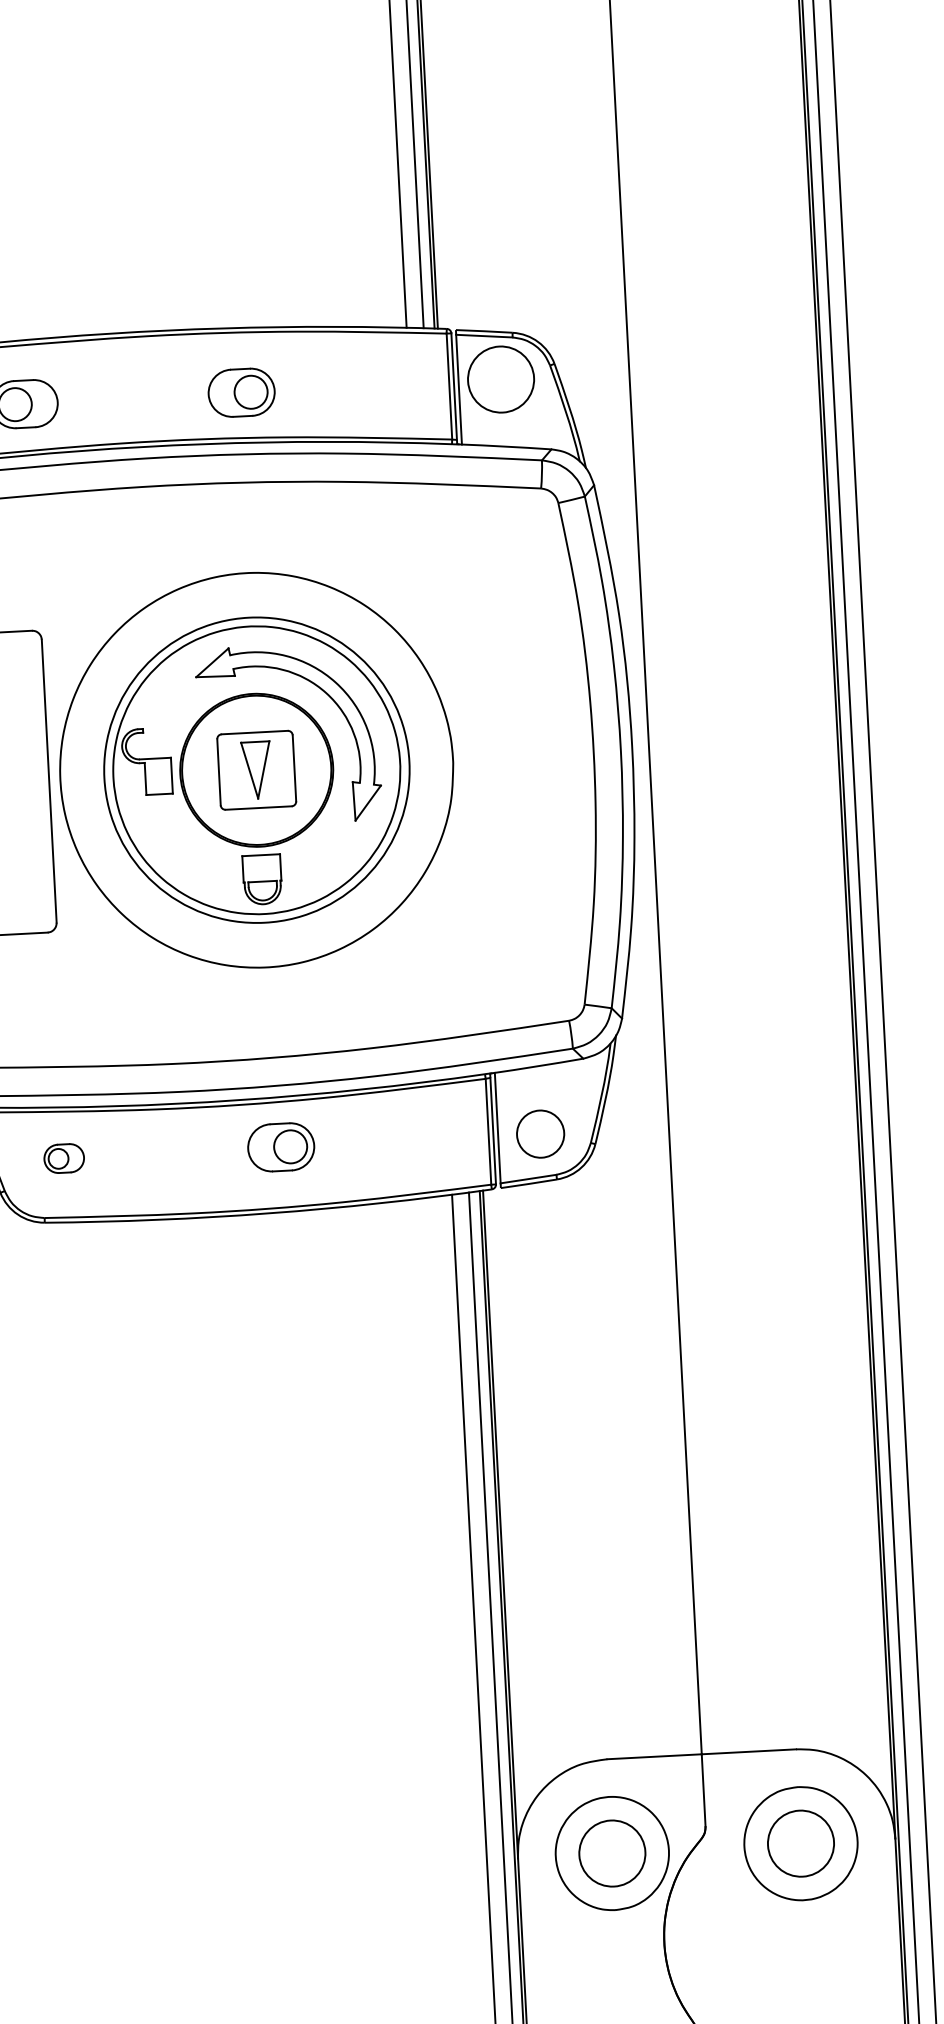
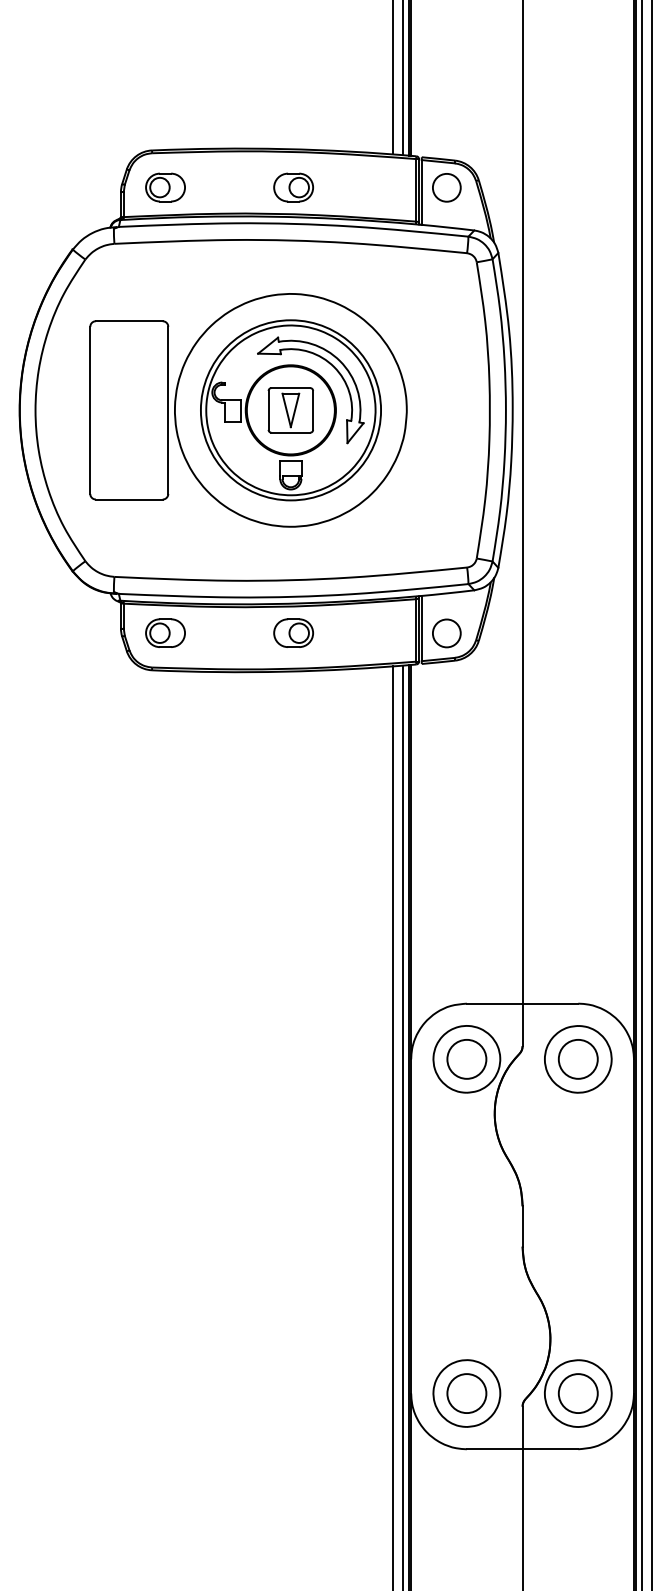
circle: (500, 379) -> (446, 187), size x0.71
part: (64, 1157) -> (165, 632), size x1.67

